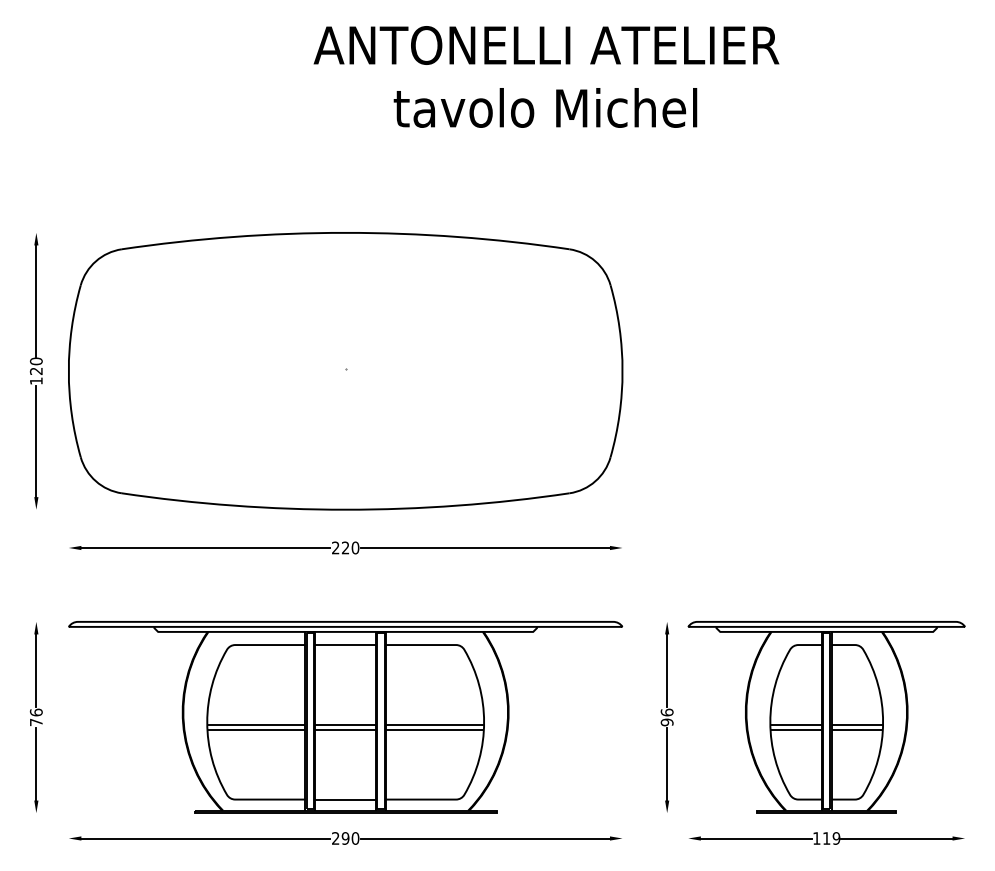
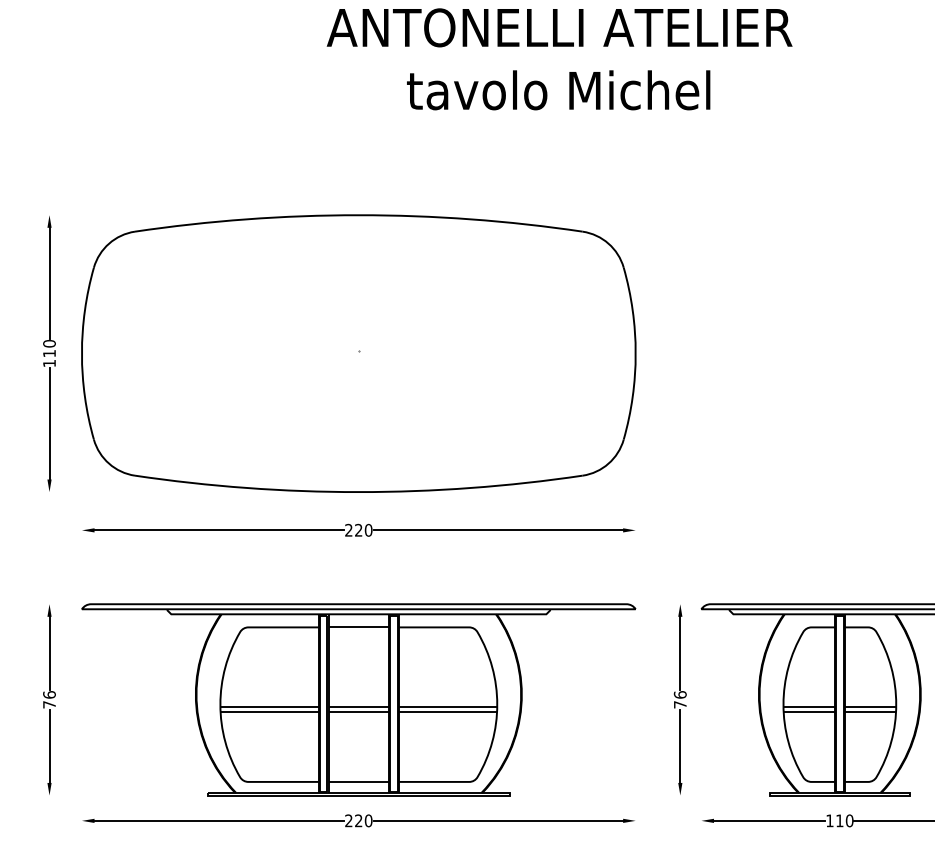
text: (35, 370) -> (48, 352), 120 -> 110
text: (666, 722) -> (679, 704), 96 -> 76
text: (345, 838) -> (358, 820), 290 -> 220
text: (836, 838) -> (849, 820), 119 -> 110

